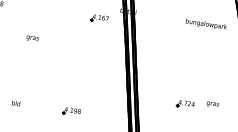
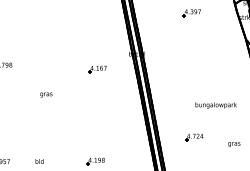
part: (99, 18) -> (97, 69), moved
text: (205, 24) -> (215, 105), moved
part: (185, 104) -> (194, 137), moved
text: (213, 104) -> (234, 144), moved

